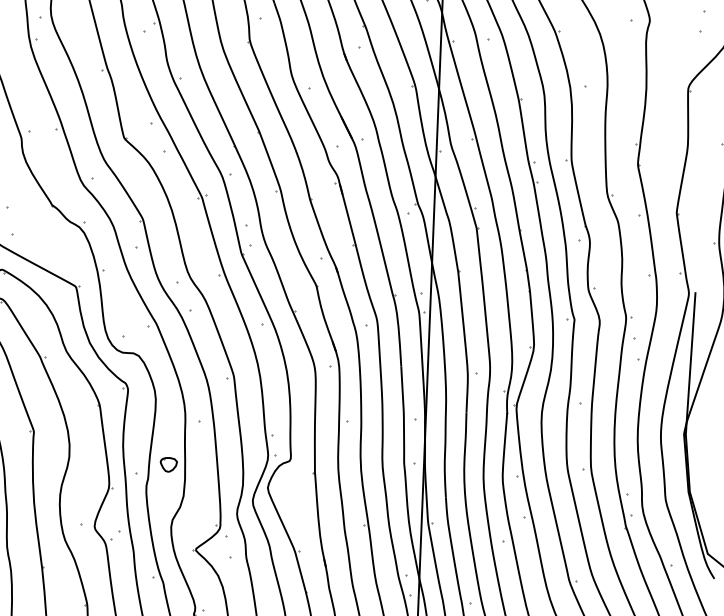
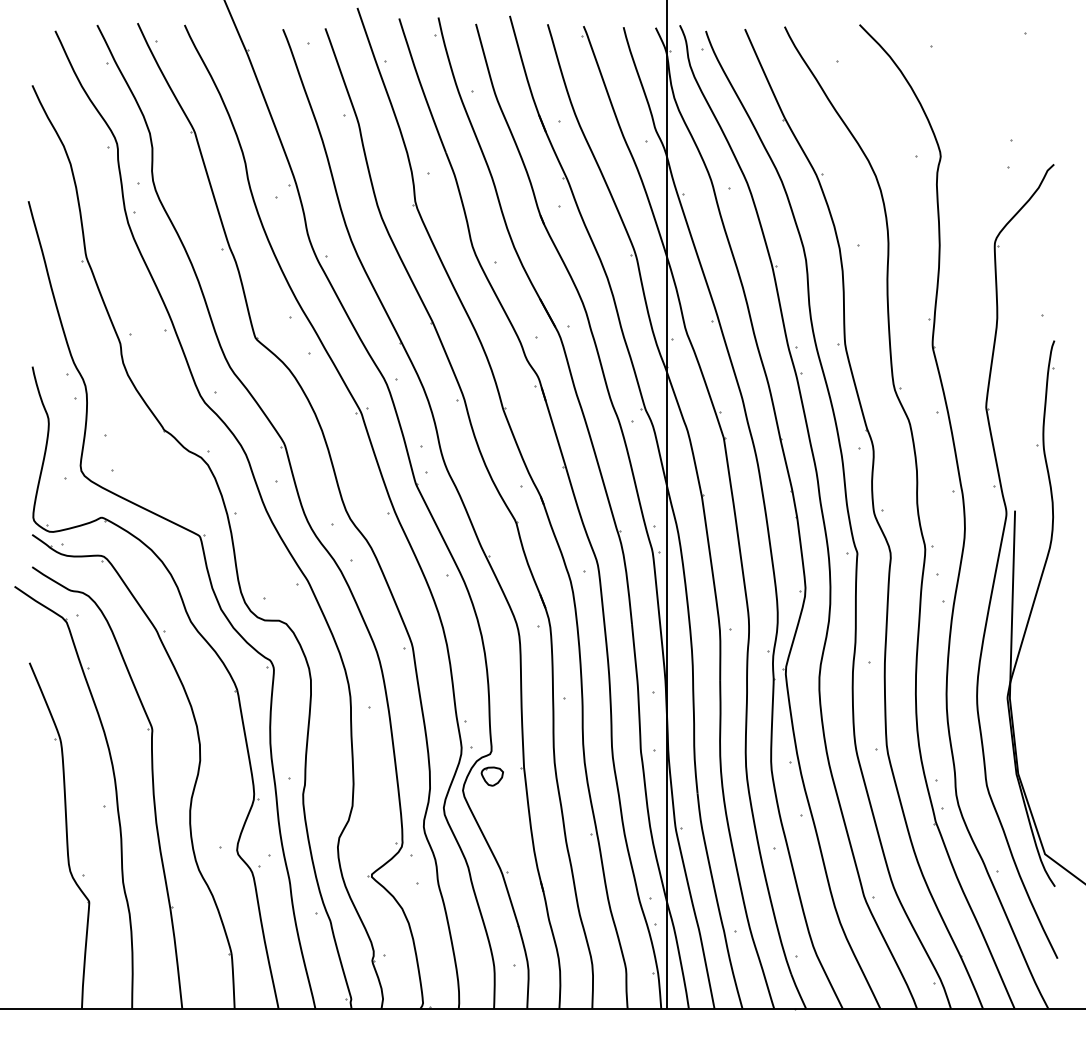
part: (168, 464) -> (491, 776), moved

